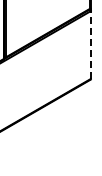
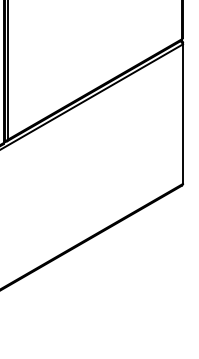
line: (90, 45) -> (182, 115), dashed -> solid

